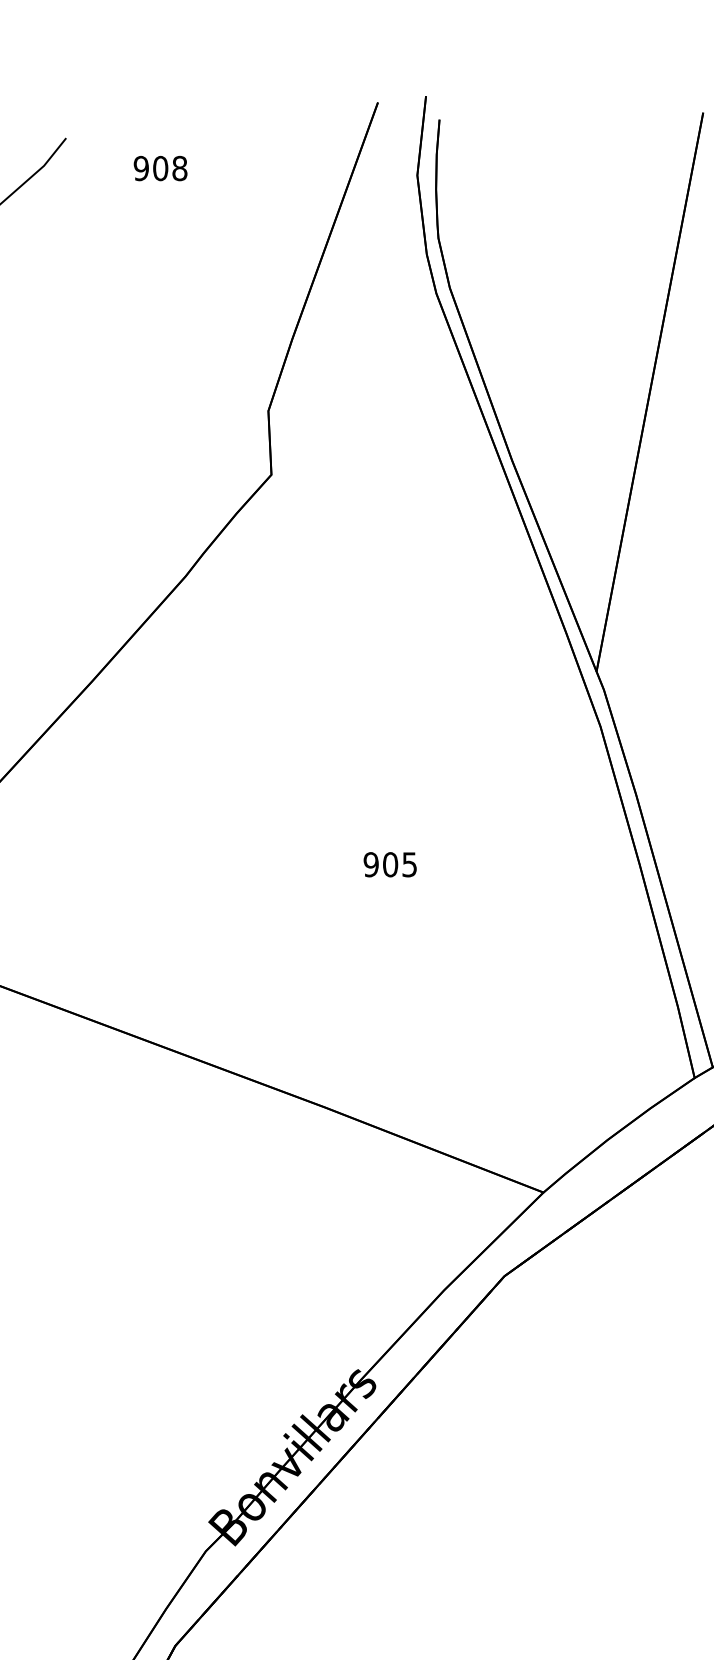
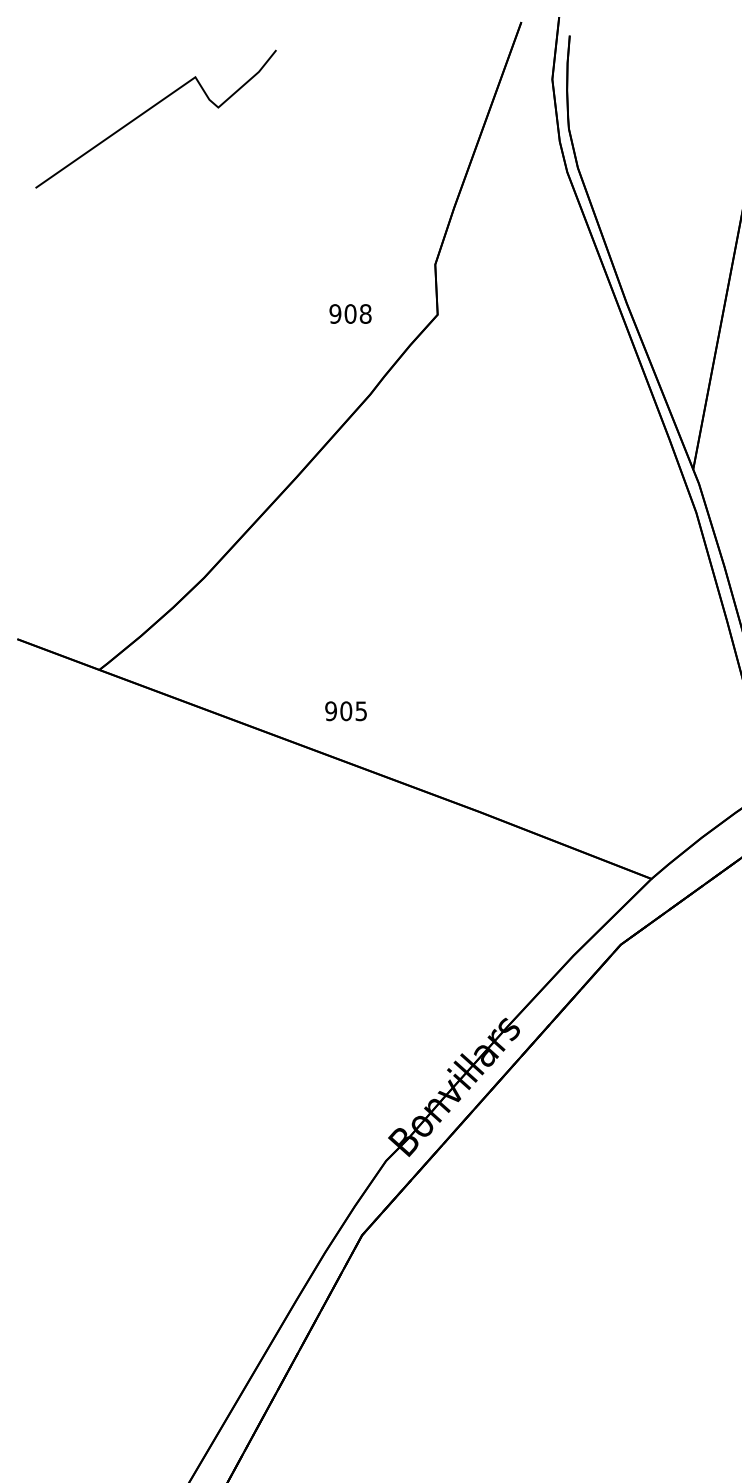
text: (160, 167) -> (350, 313), moved
text: (389, 865) -> (345, 711), moved

